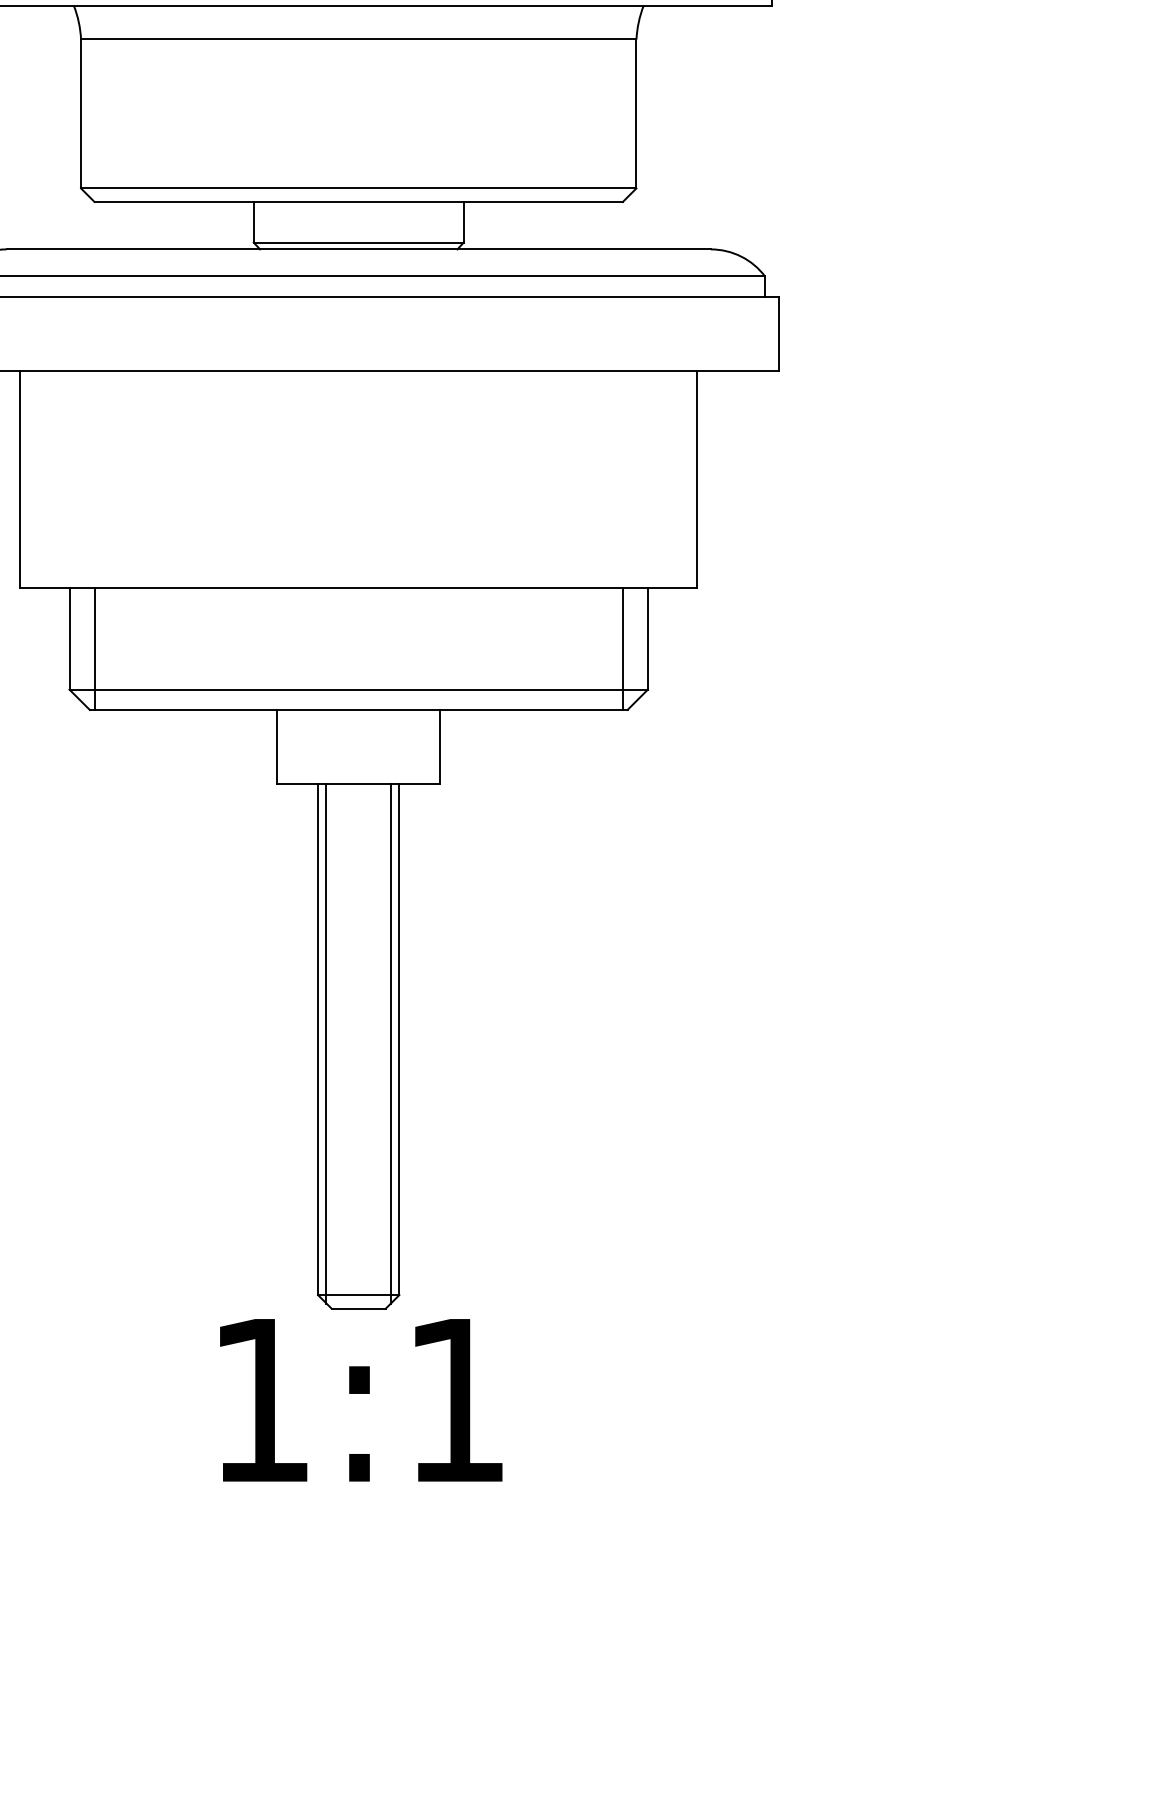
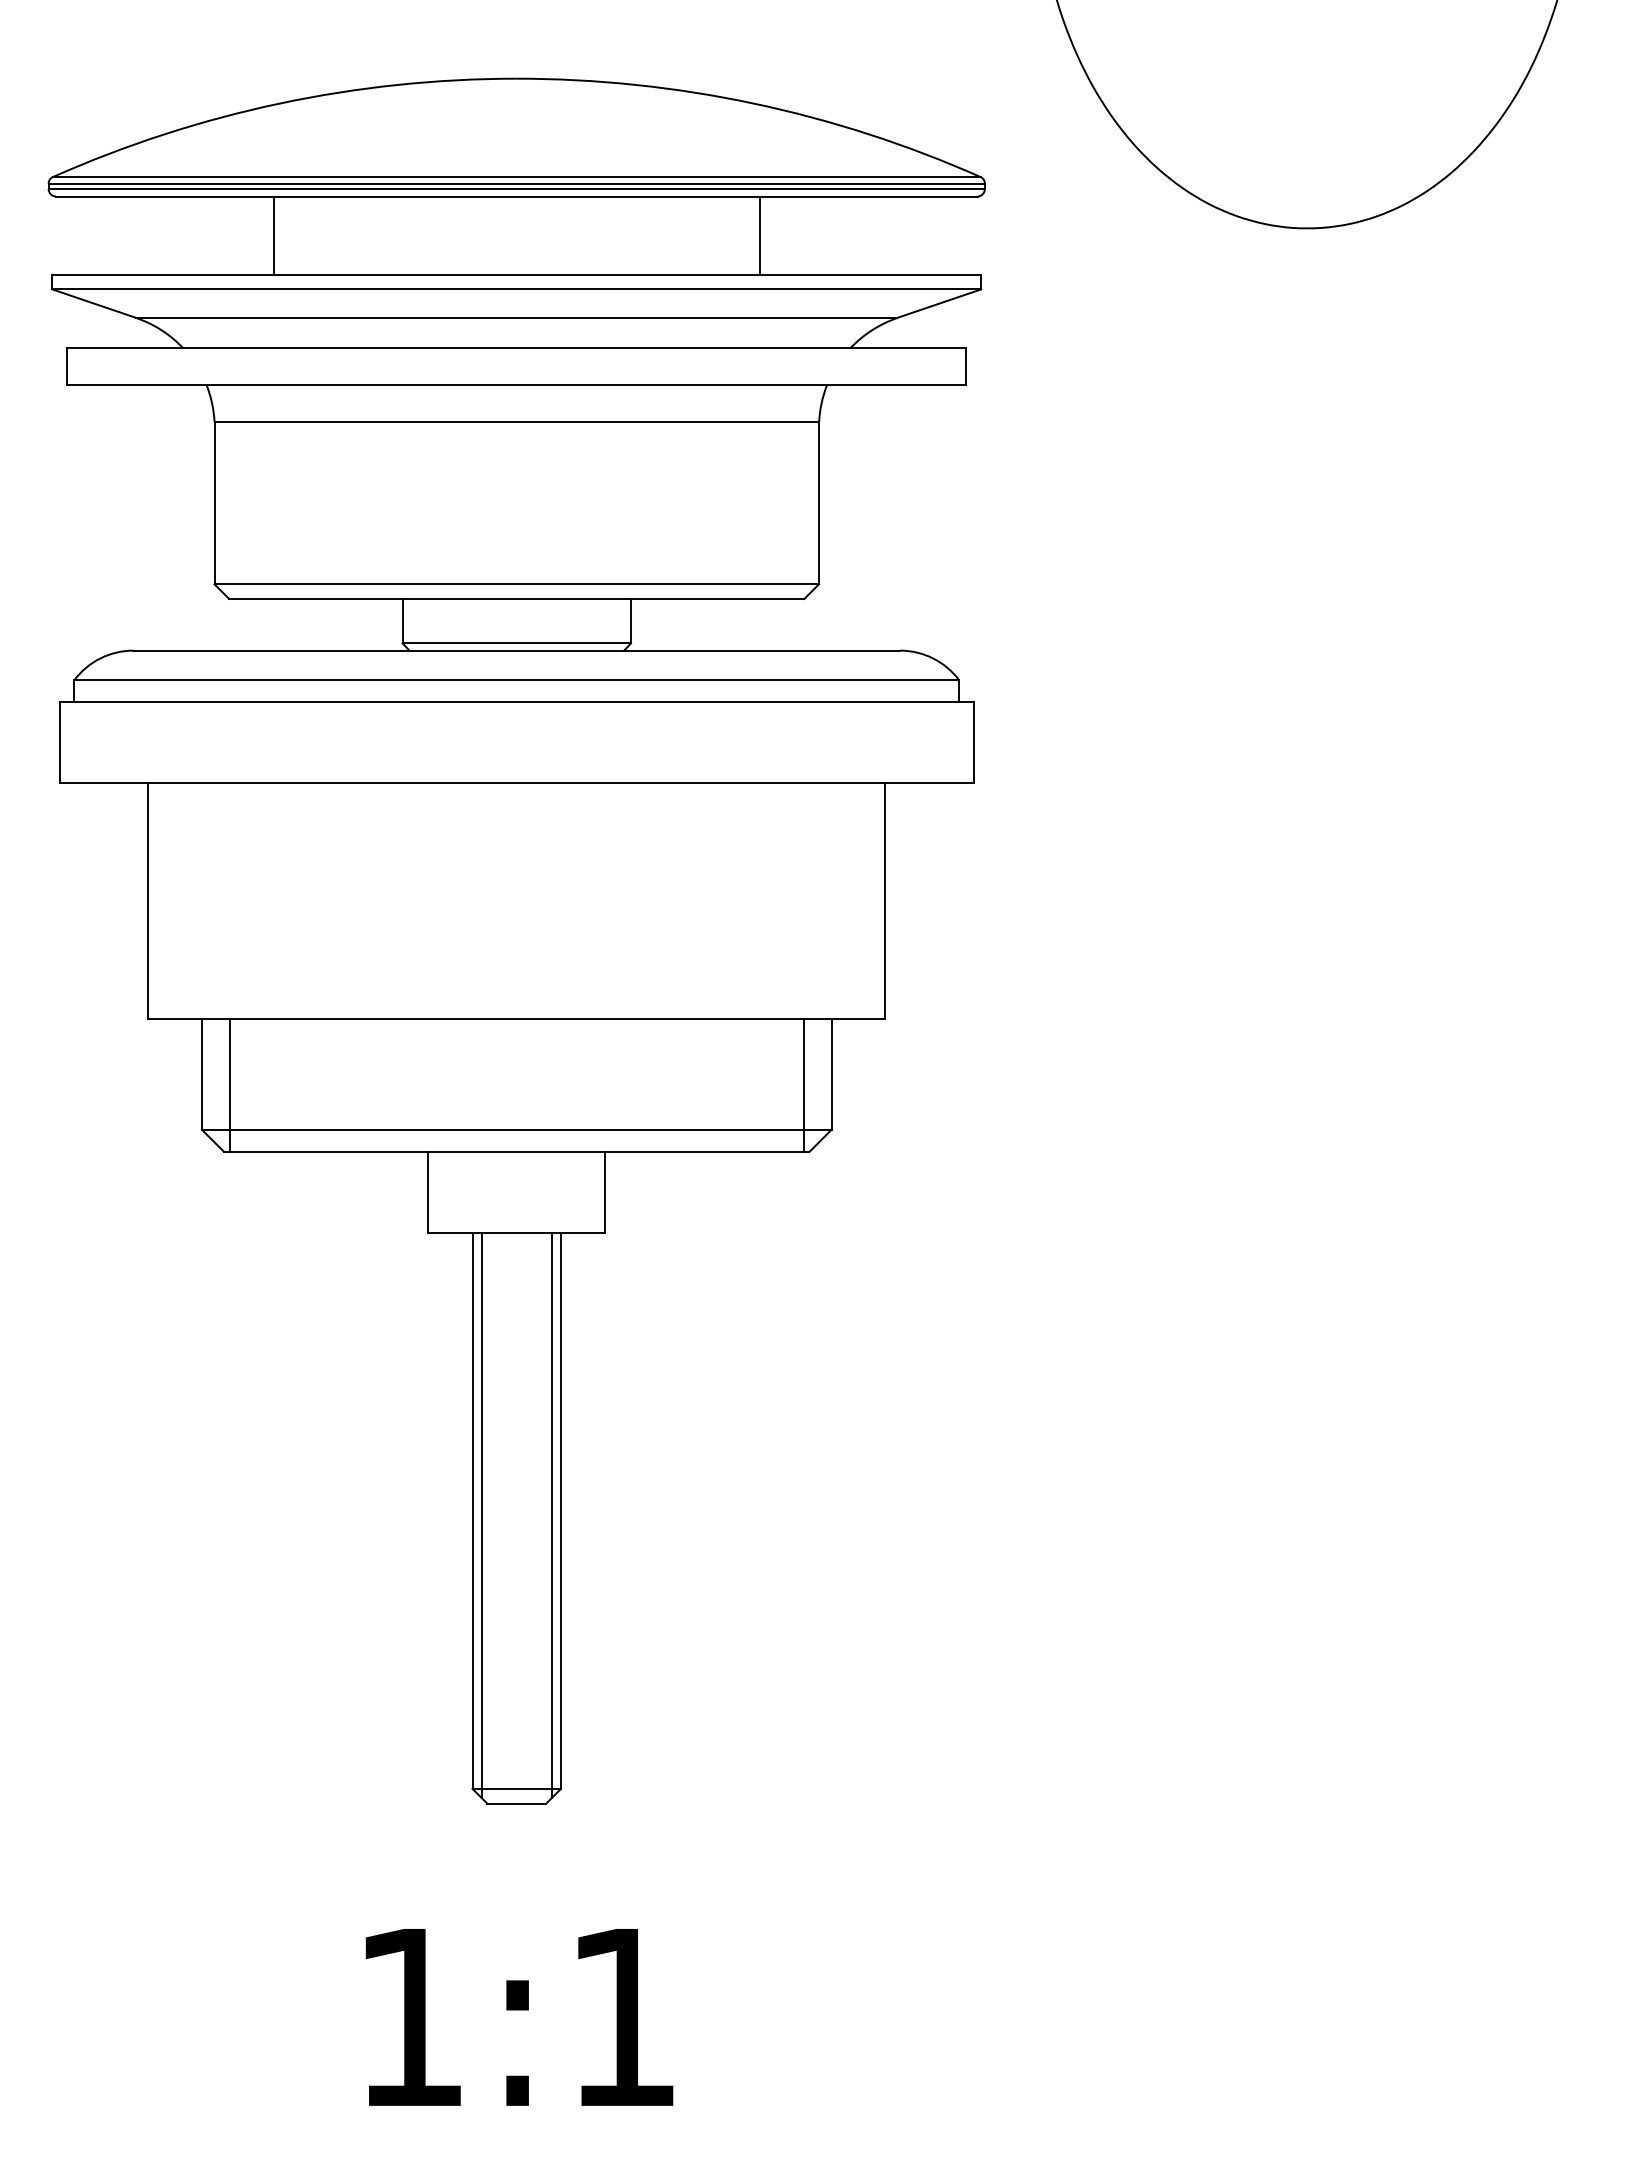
text: (361, 1400) -> (519, 2017), moved

